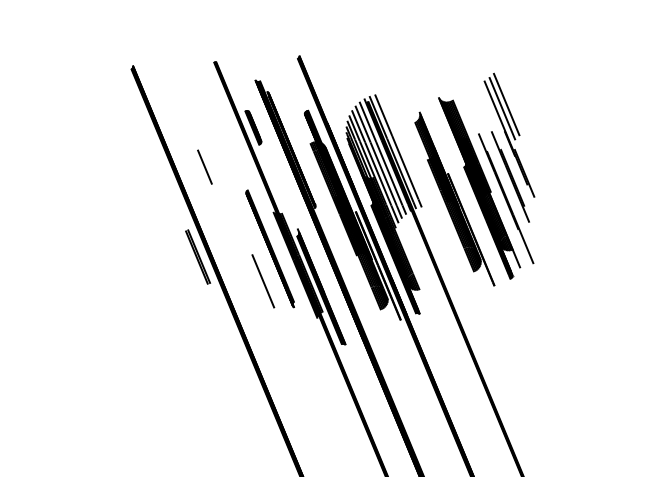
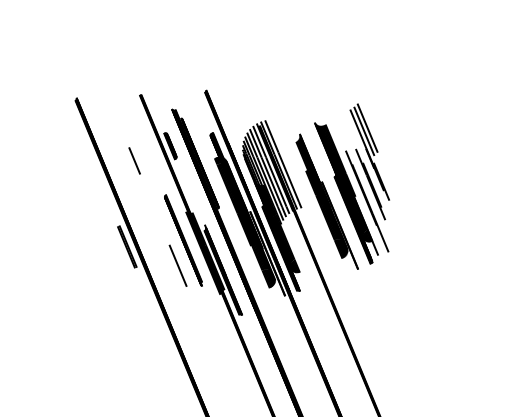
line: (204, 166) -> (134, 160), moved

